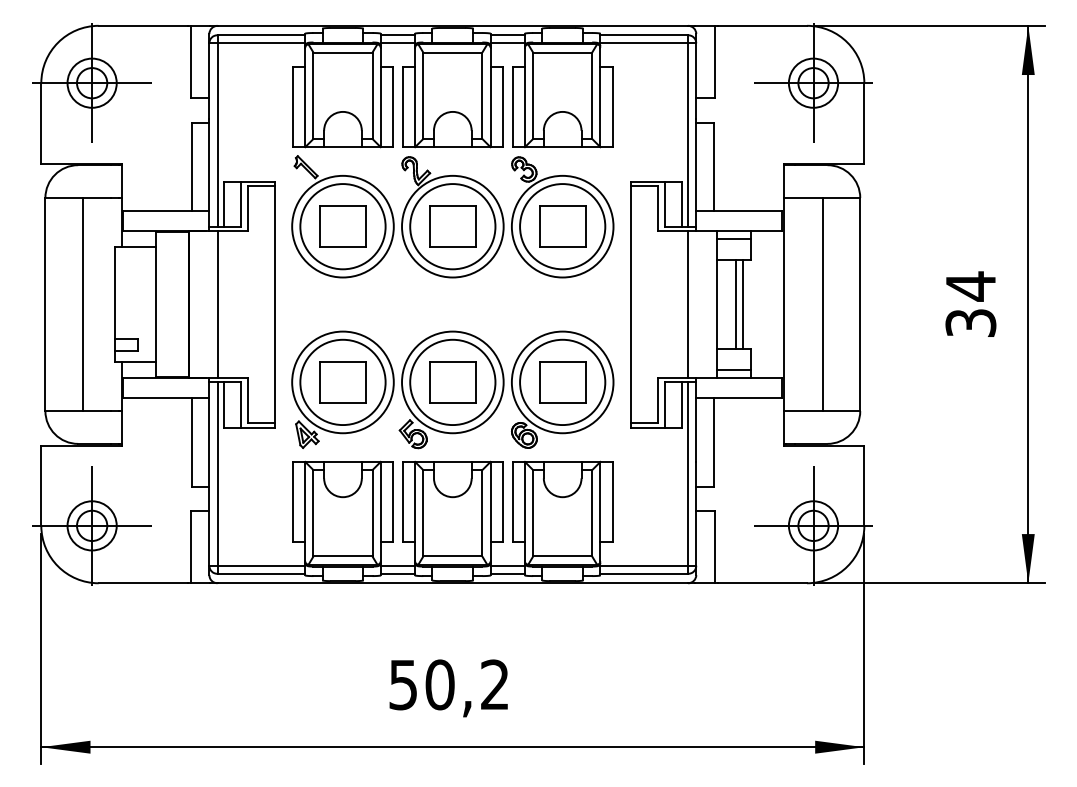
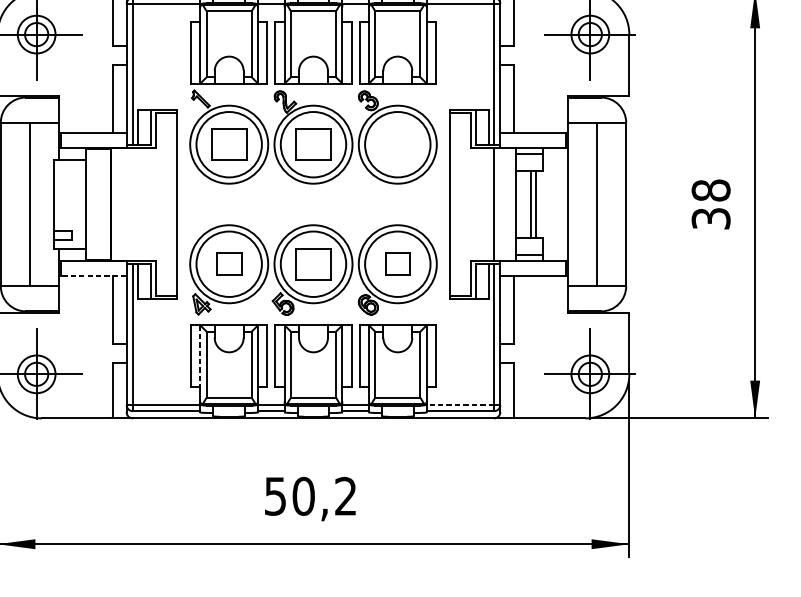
part: (562, 226) -> (397, 144), removed
text: (970, 286) -> (710, 190), 34 -> 38
line: (217, 304) -> (132, 204), removed
part: (342, 382) -> (228, 264), size x0.7
part: (562, 382) -> (397, 264), size x0.7
line: (165, 398) -> (92, 276), solid -> dashed
line: (305, 502) -> (200, 356), solid -> dashed
line: (644, 565) -> (460, 404), solid -> dashed

